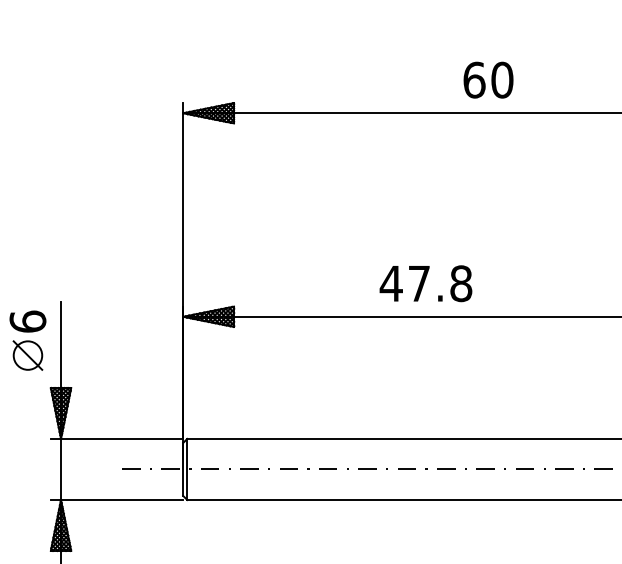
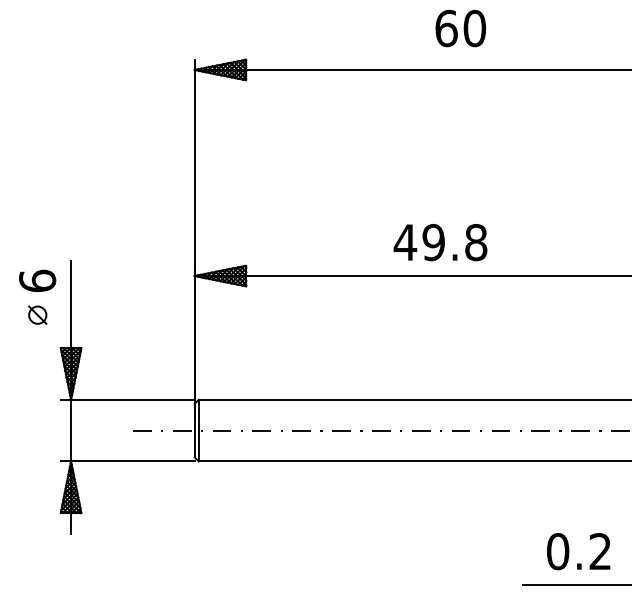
text: (488, 80) -> (460, 28), moved
text: (419, 283) -> (433, 242), 47.8 -> 49.8
part: (27, 354) -> (37, 314), size x0.6

